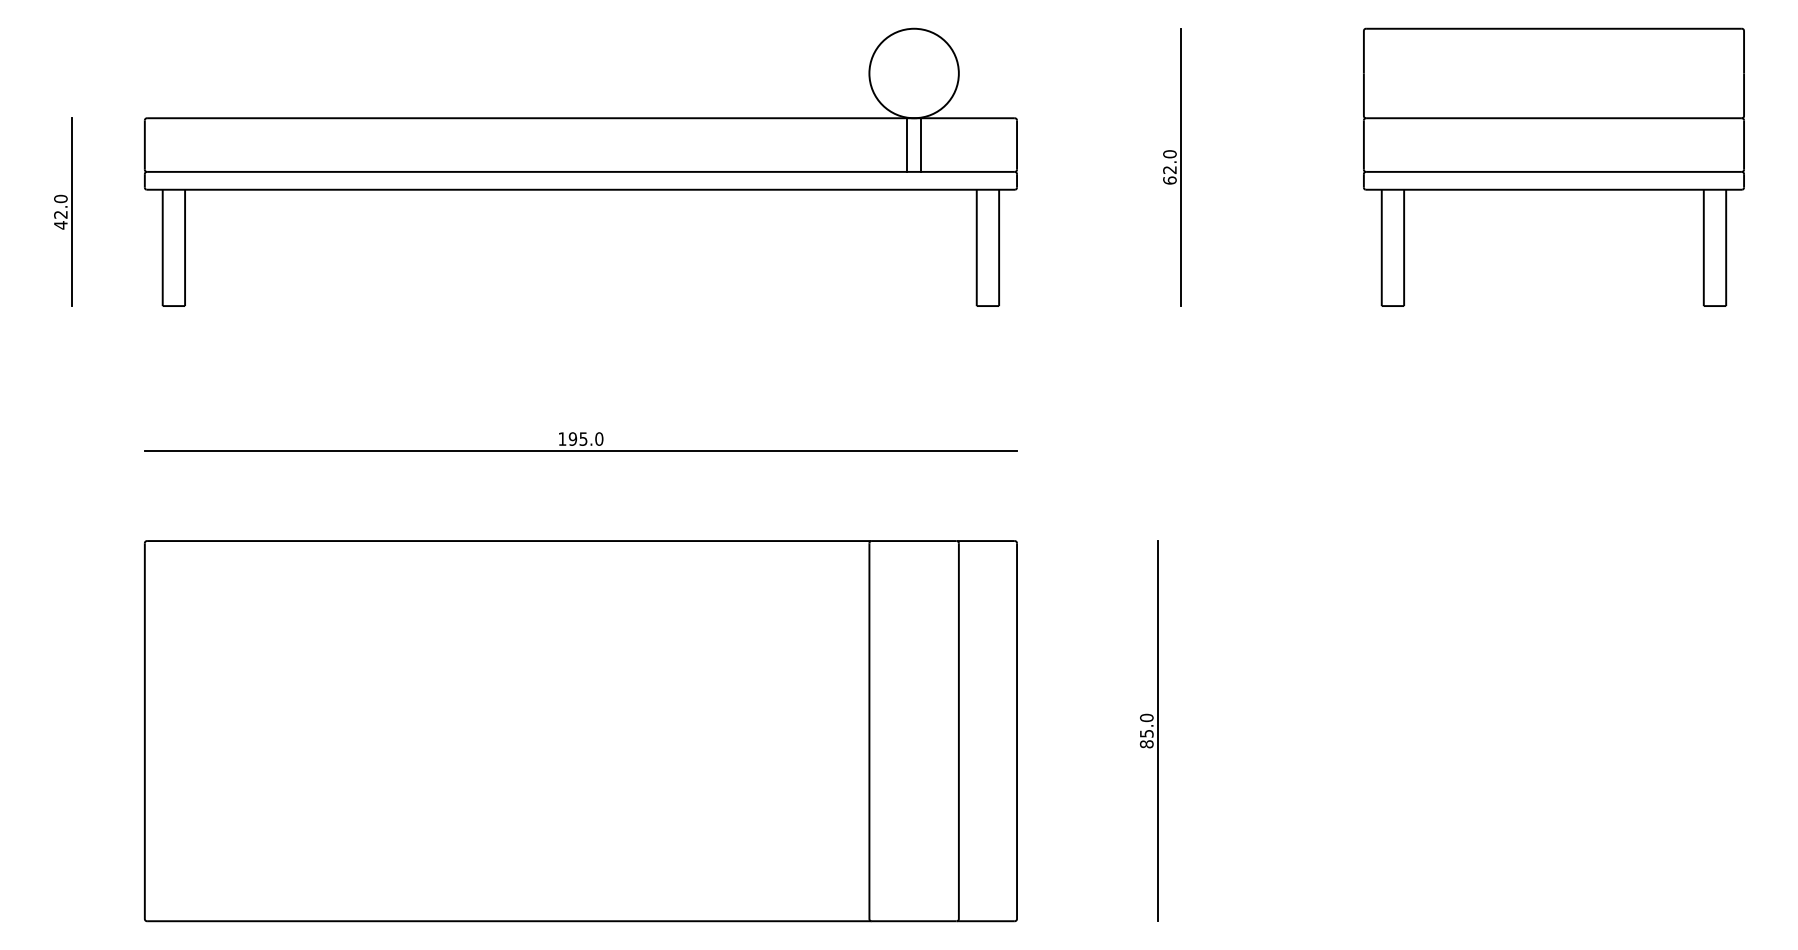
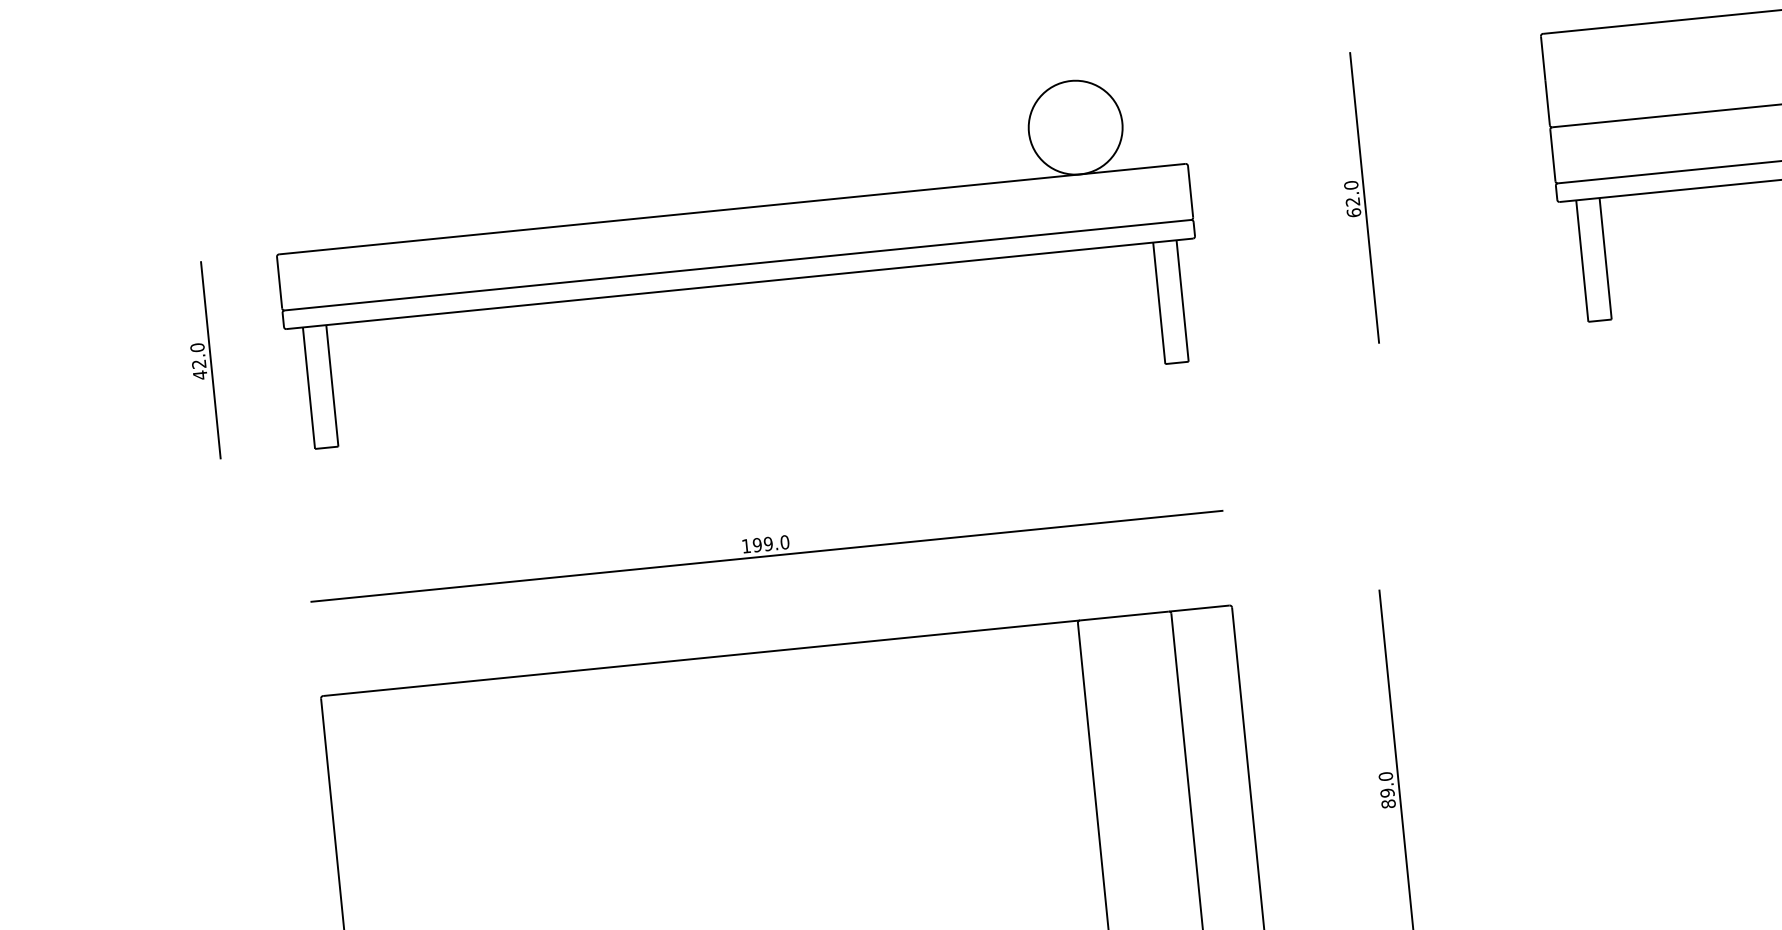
line: (907, 144) -> (1076, 202), removed
line: (920, 144) -> (1089, 201), removed
text: (583, 438) -> (768, 543), 195.0 -> 199.0
text: (1146, 733) -> (1387, 792), 85.0 -> 89.0

